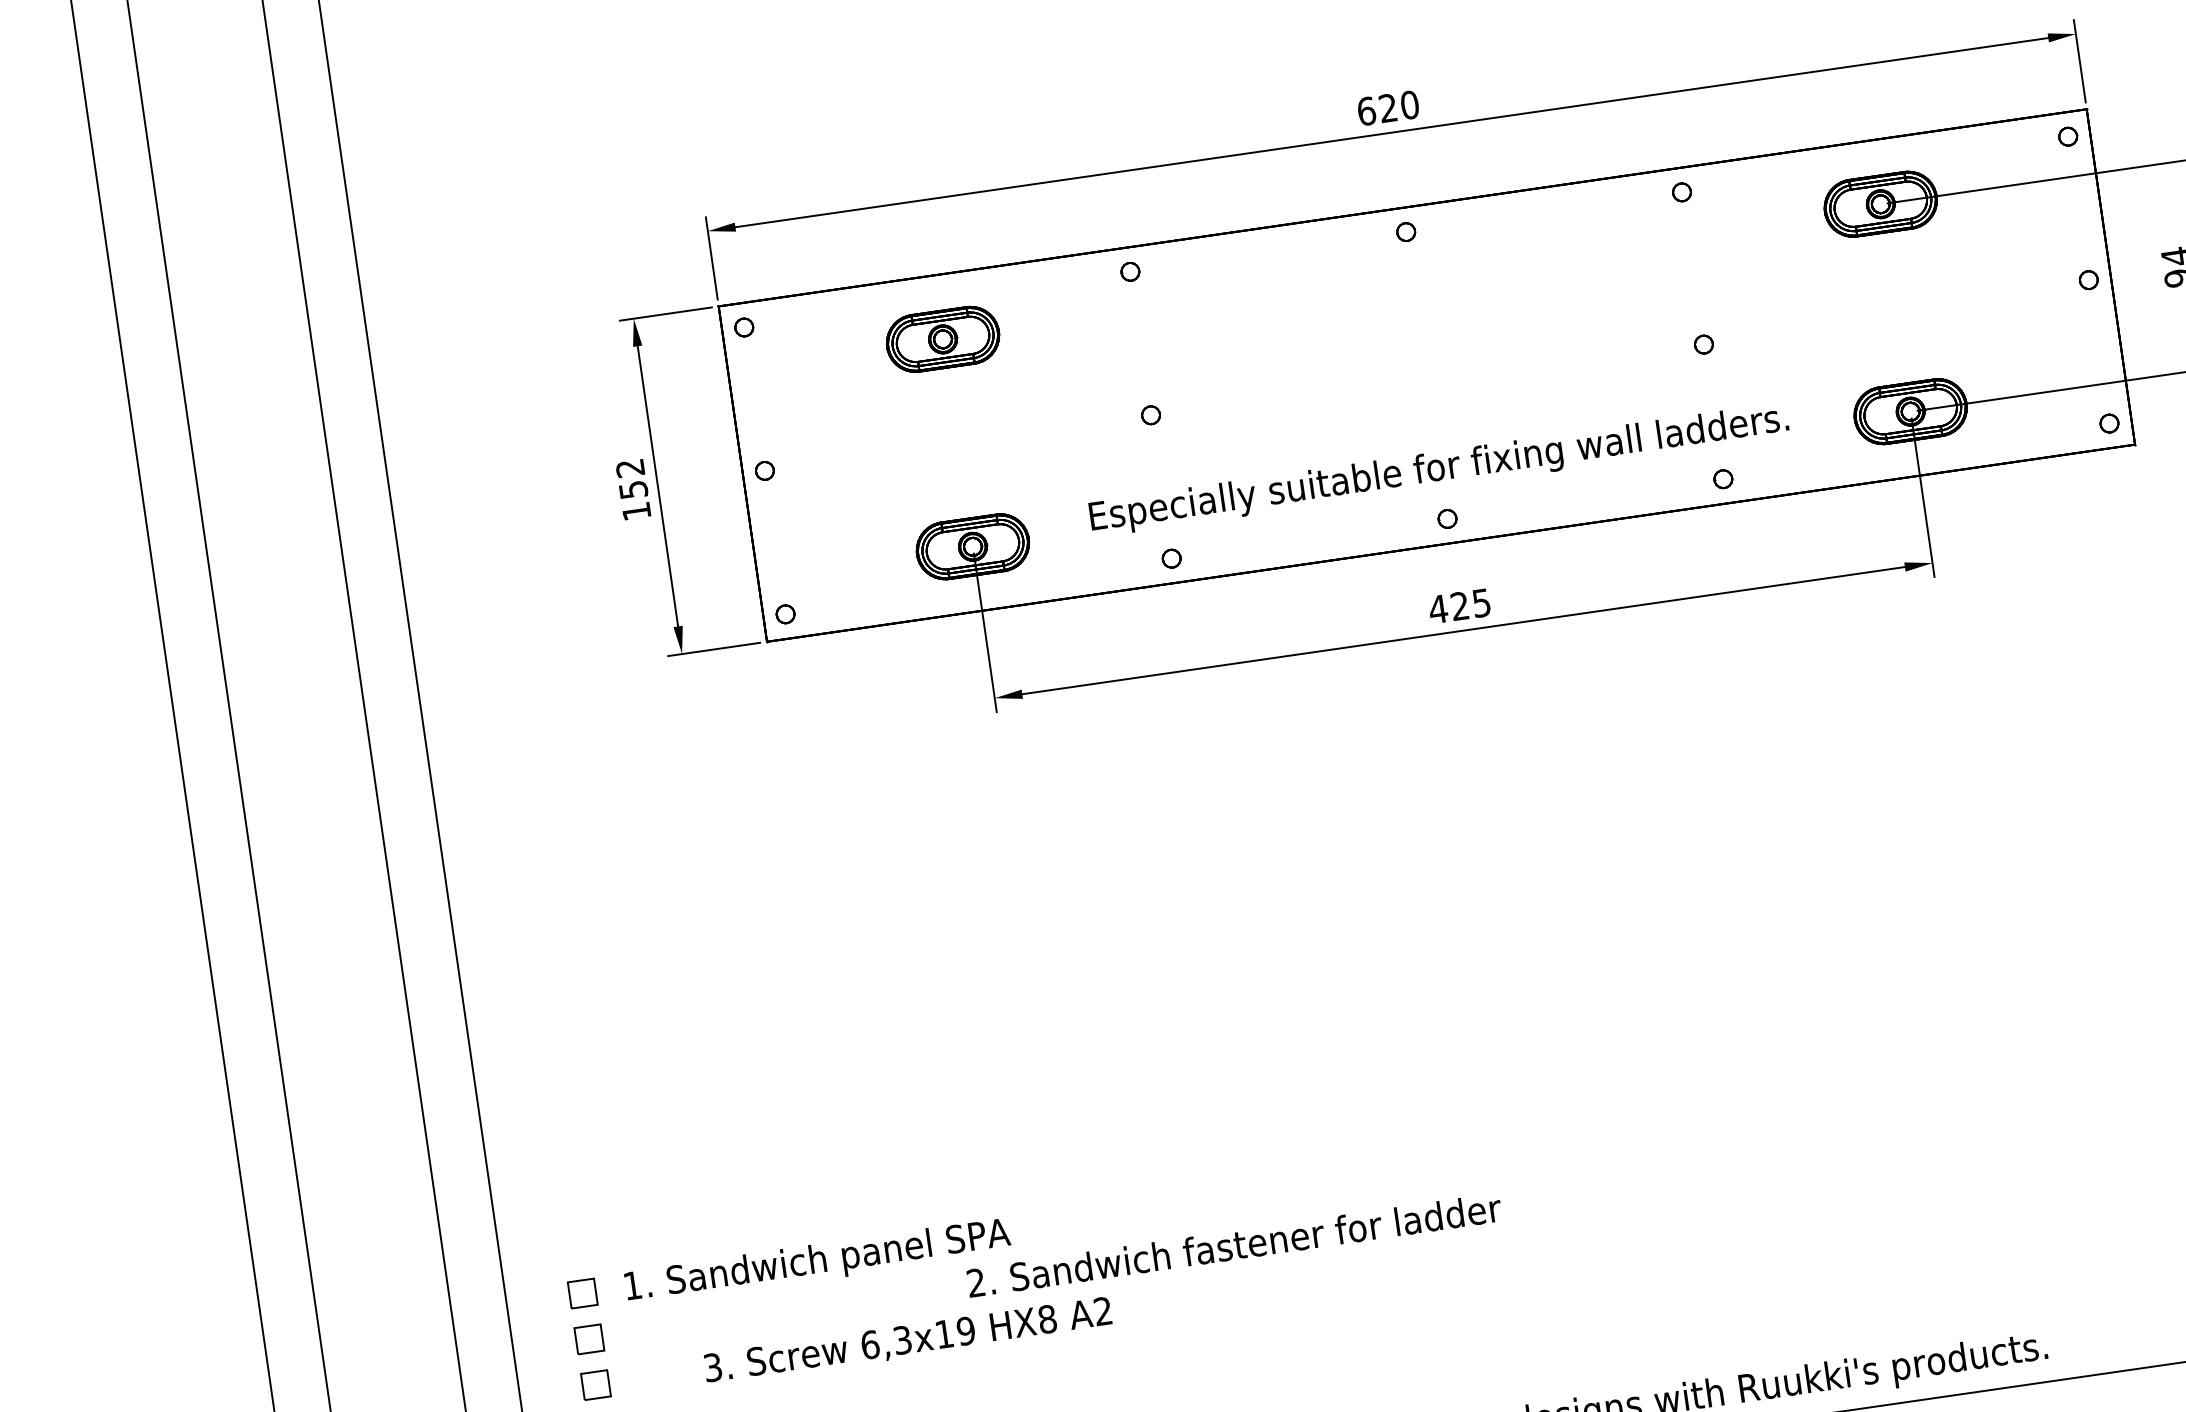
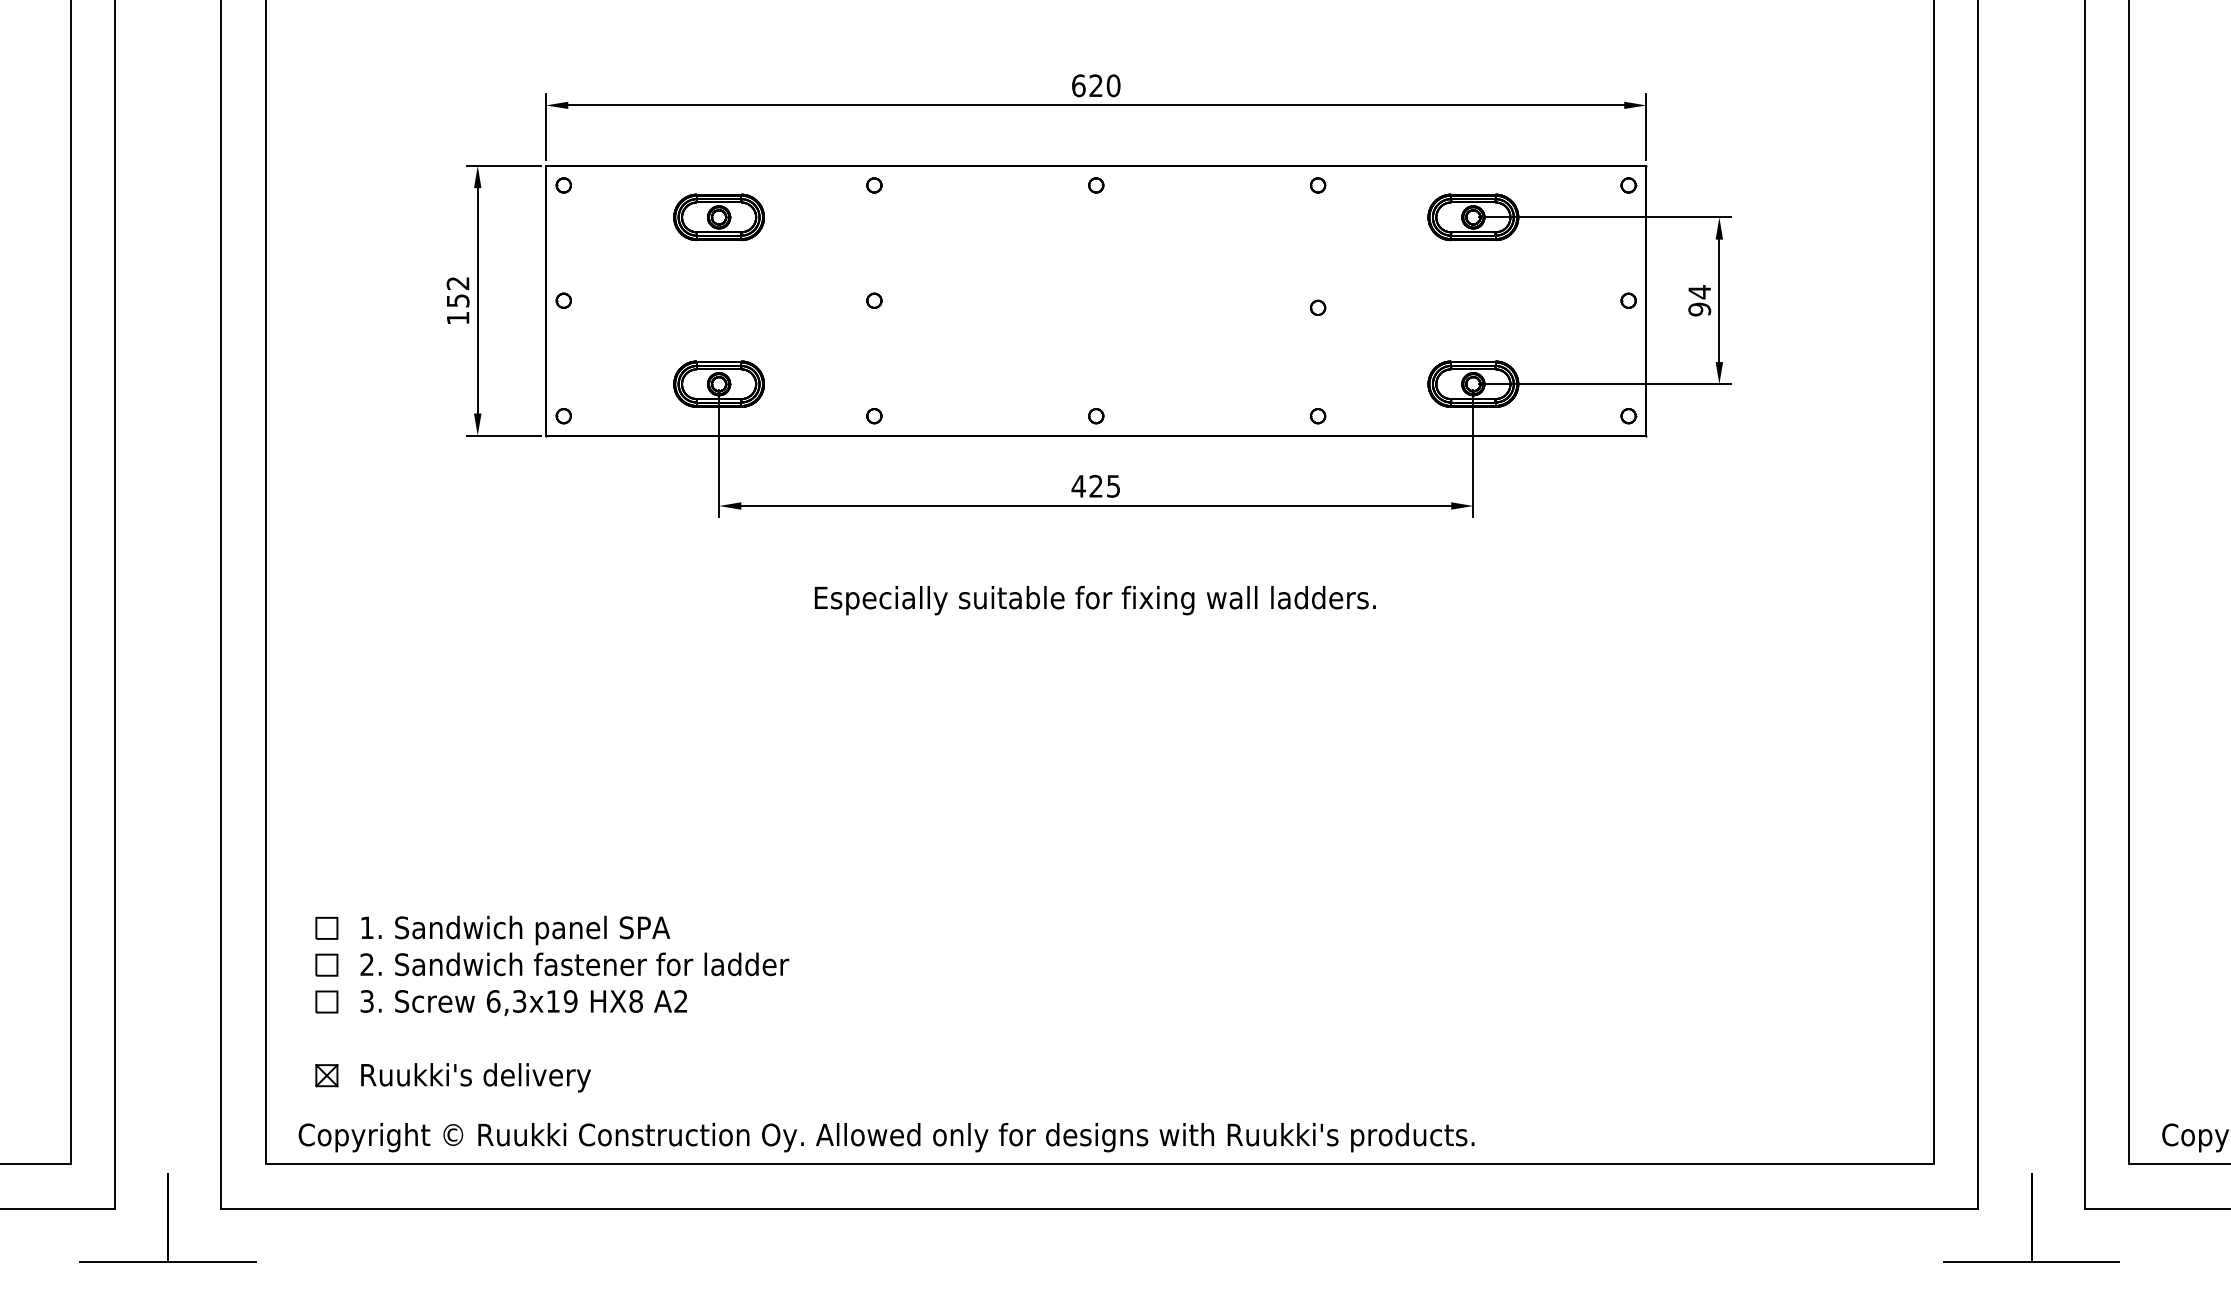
text: (1438, 469) -> (1094, 600), moved
text: (1234, 1245) -> (574, 964), moved
text: (907, 1340) -> (523, 1002), moved

